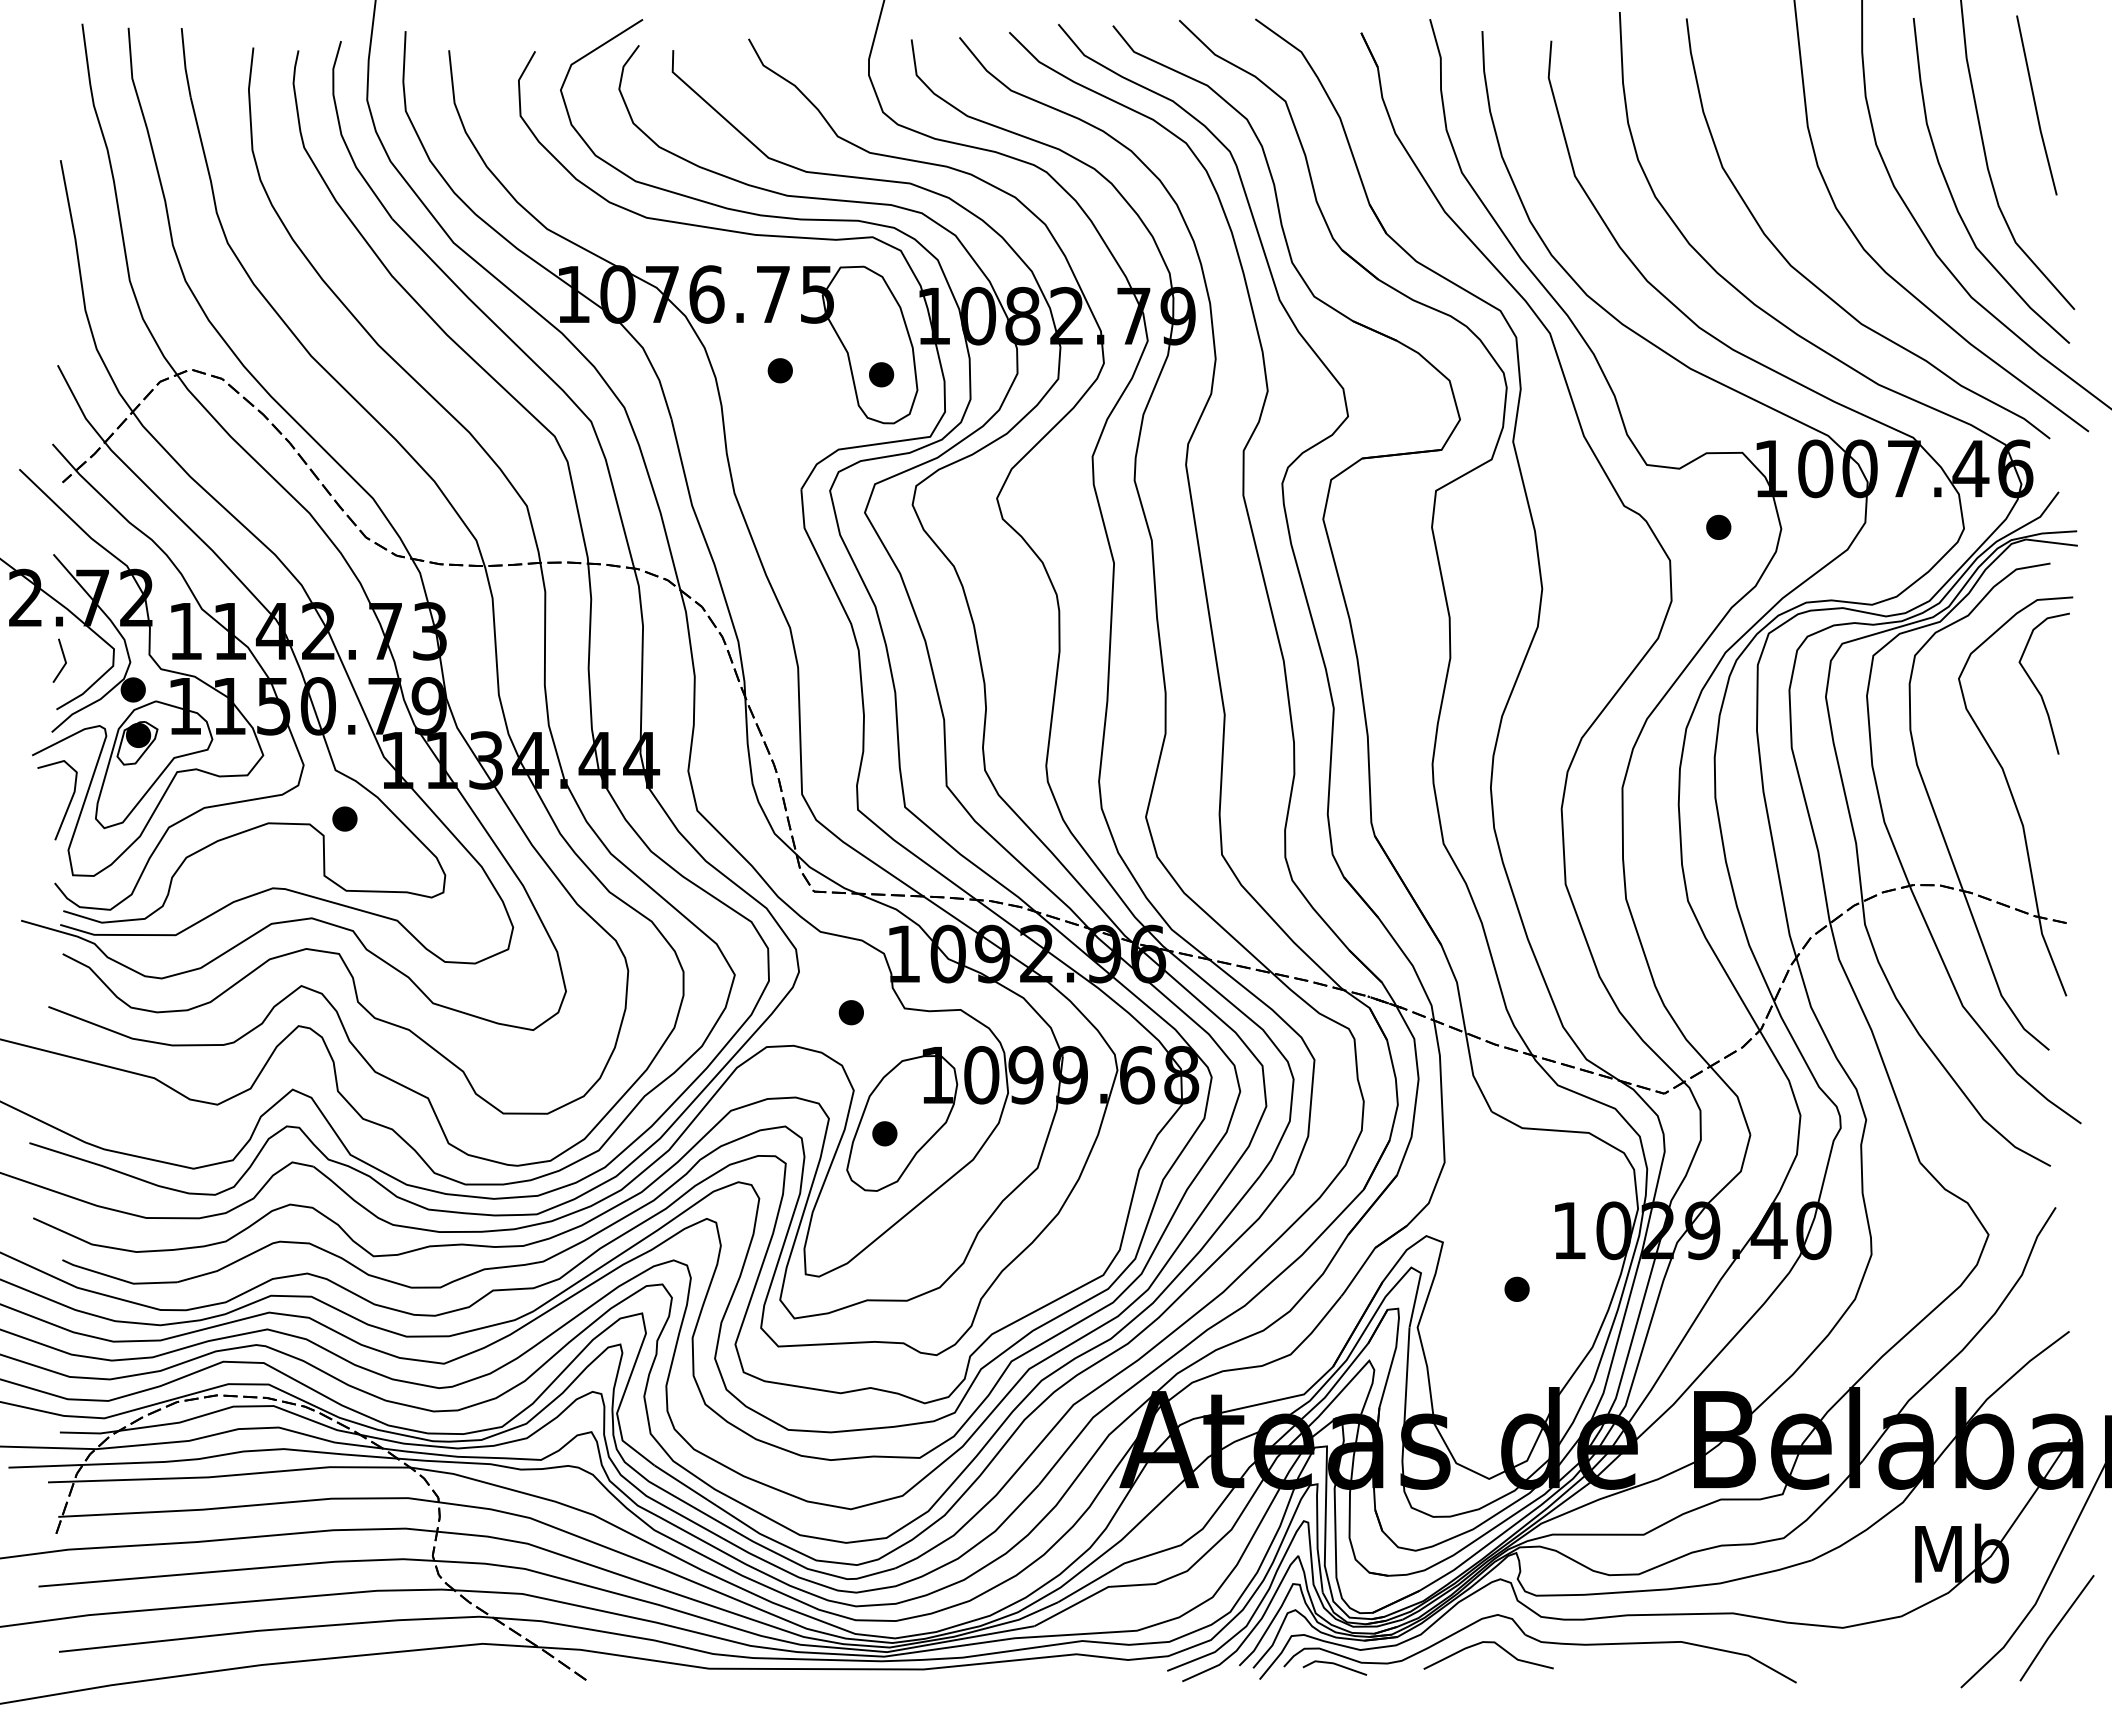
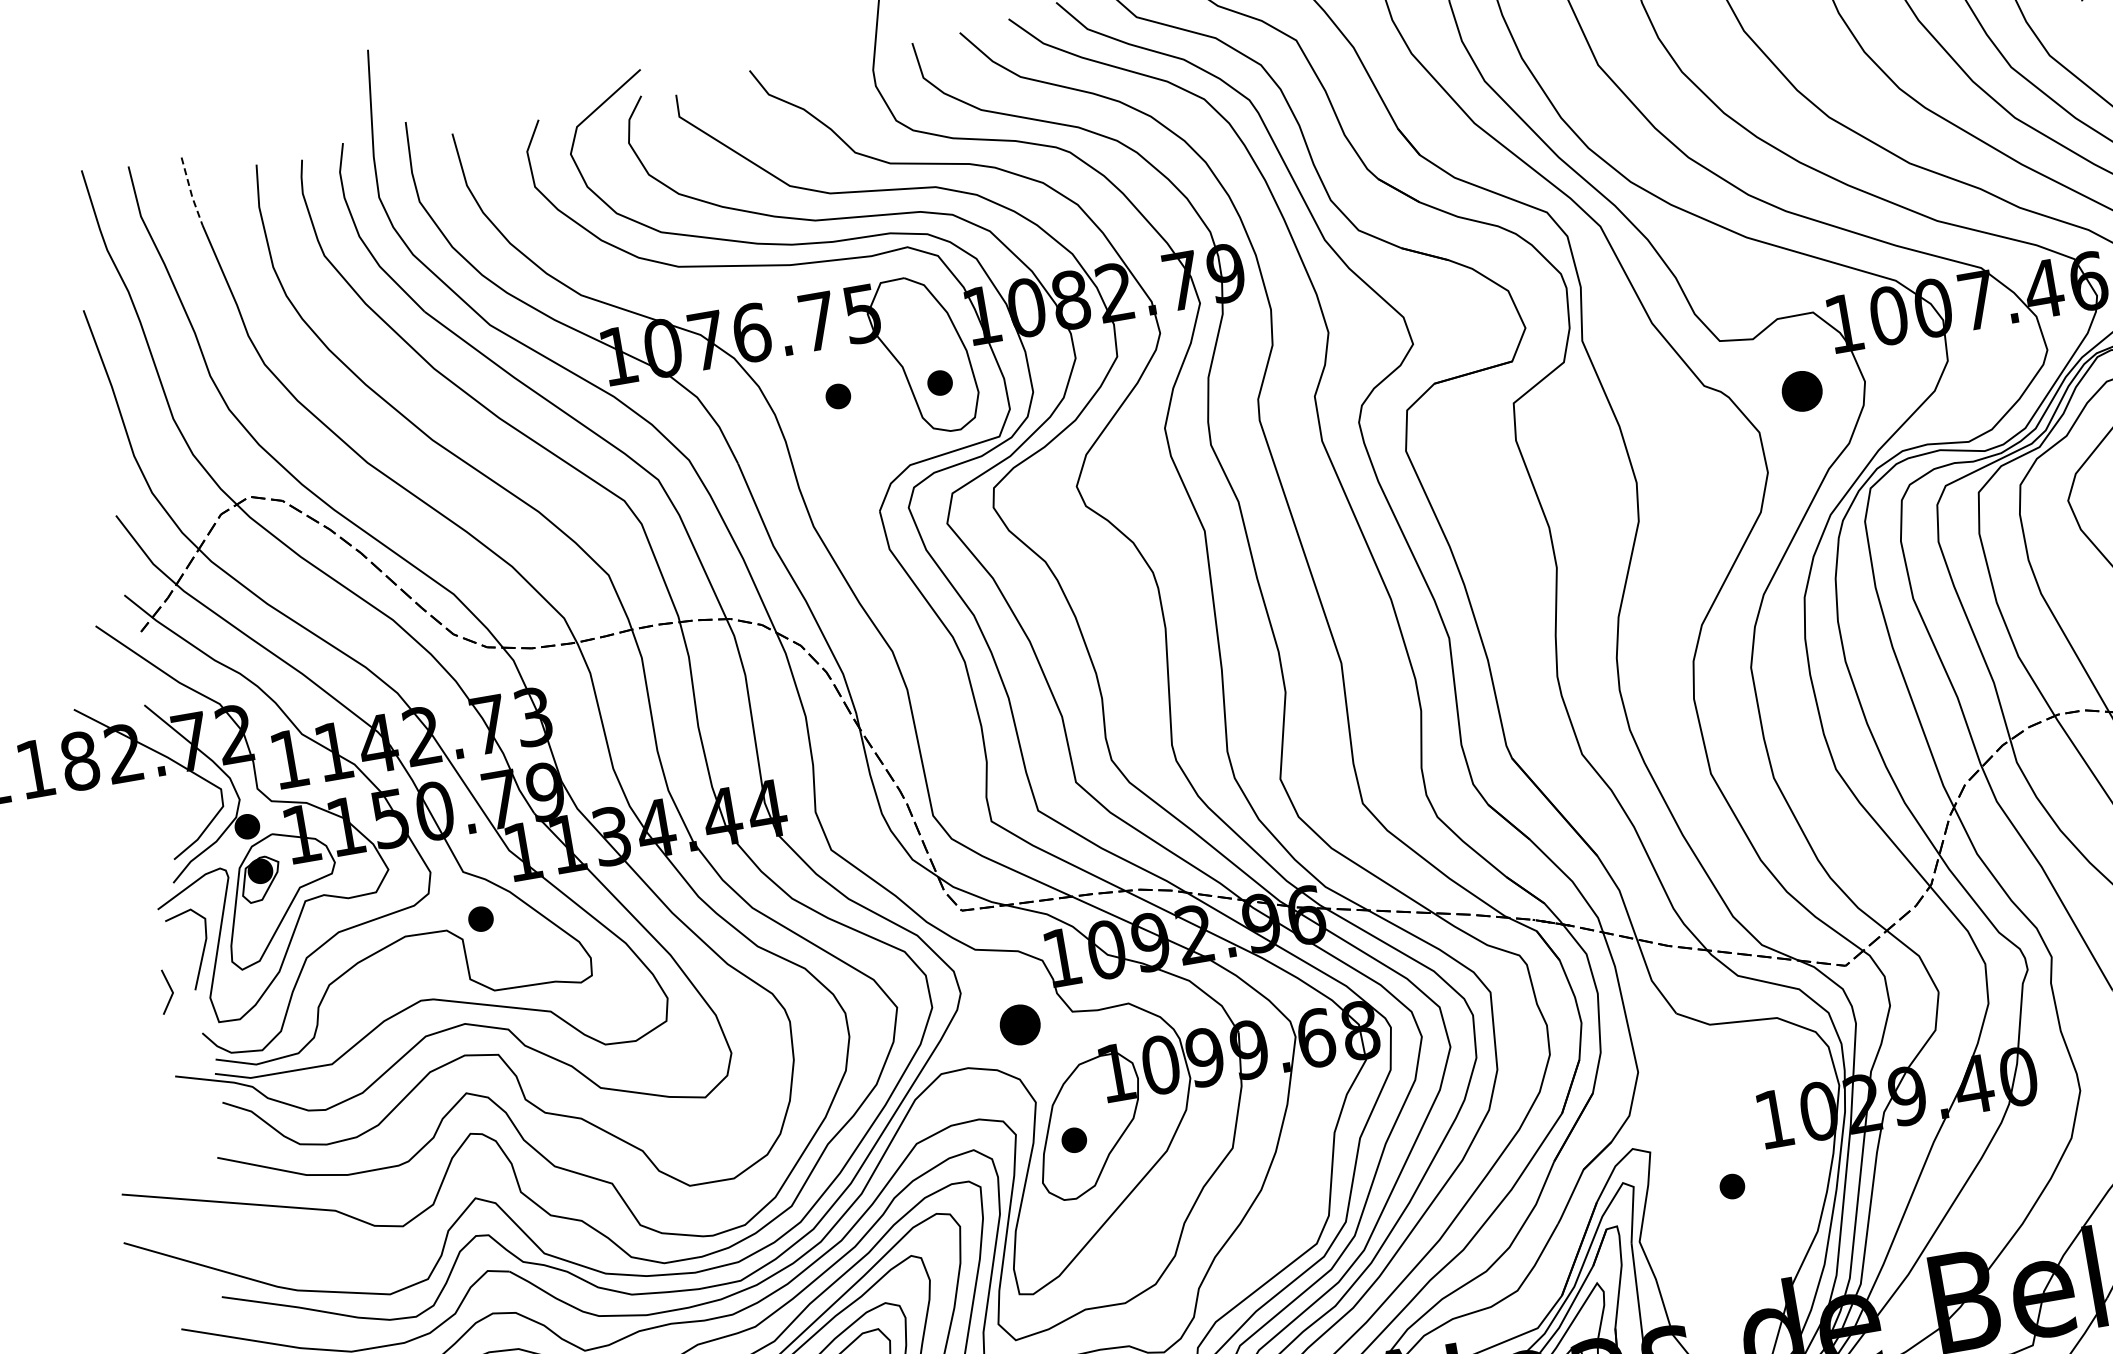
line: (185, 63) -> (191, 192), solid -> dashed
part: (1718, 526) -> (1801, 390), size x1.6
line: (63, 658) -> (169, 988), moved
part: (850, 1012) -> (1019, 1025), size x1.6

